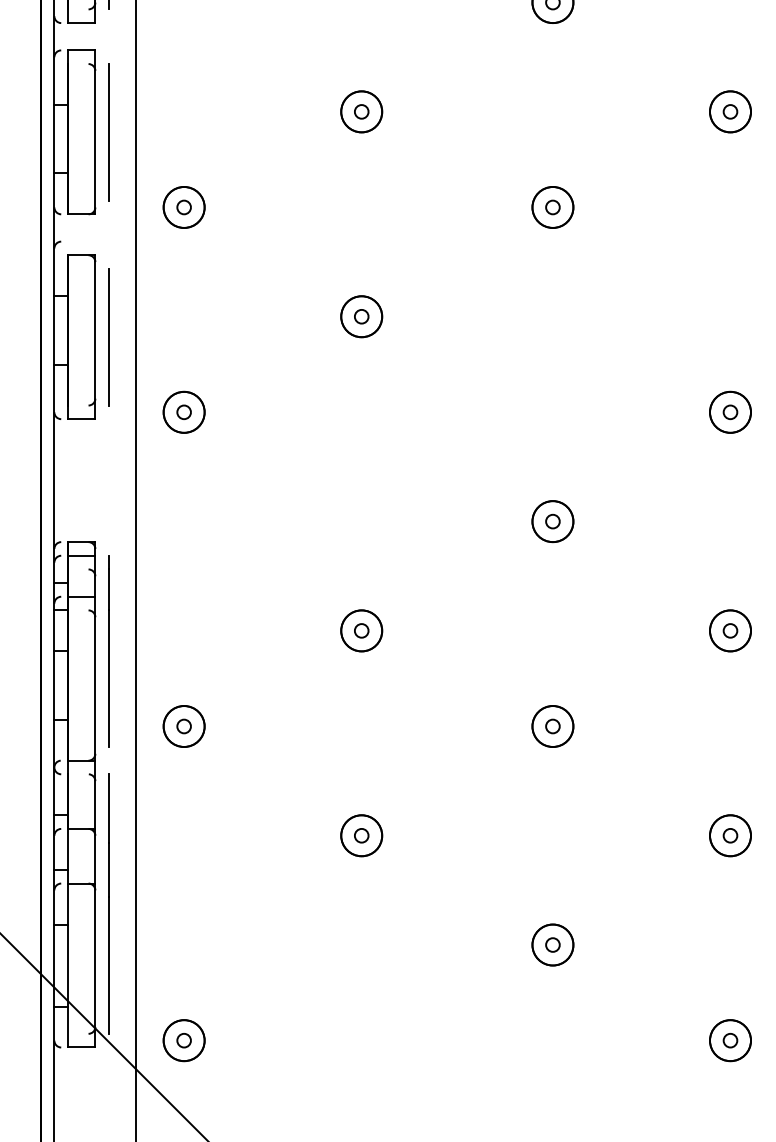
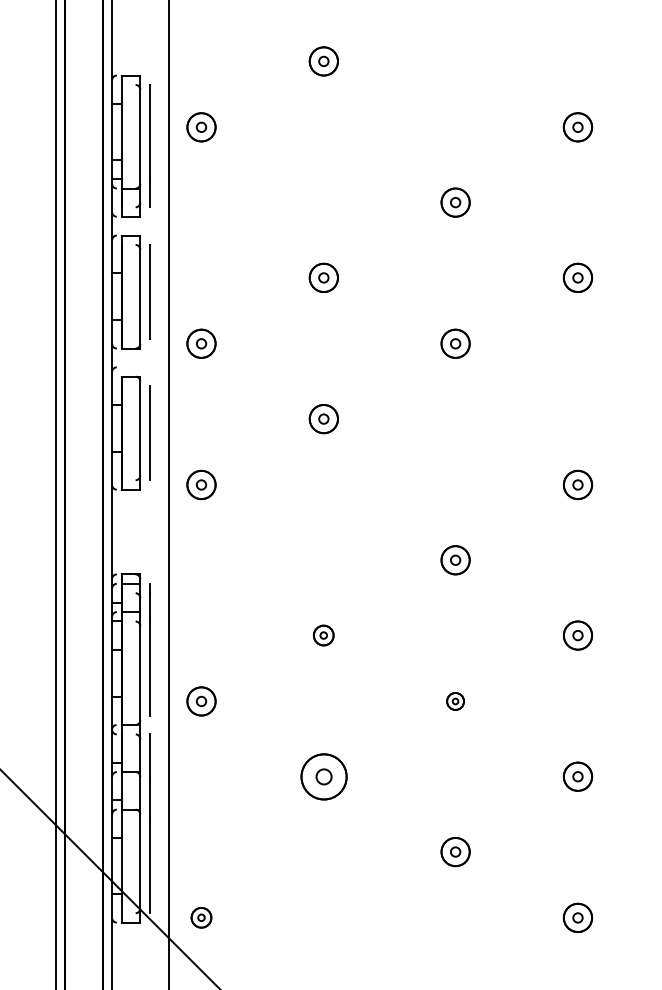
part: (361, 630) -> (323, 635), size x0.7
part: (552, 726) -> (455, 701), size x0.6
part: (361, 835) -> (323, 776), size x1.6
part: (184, 1040) -> (201, 917), size x0.7

